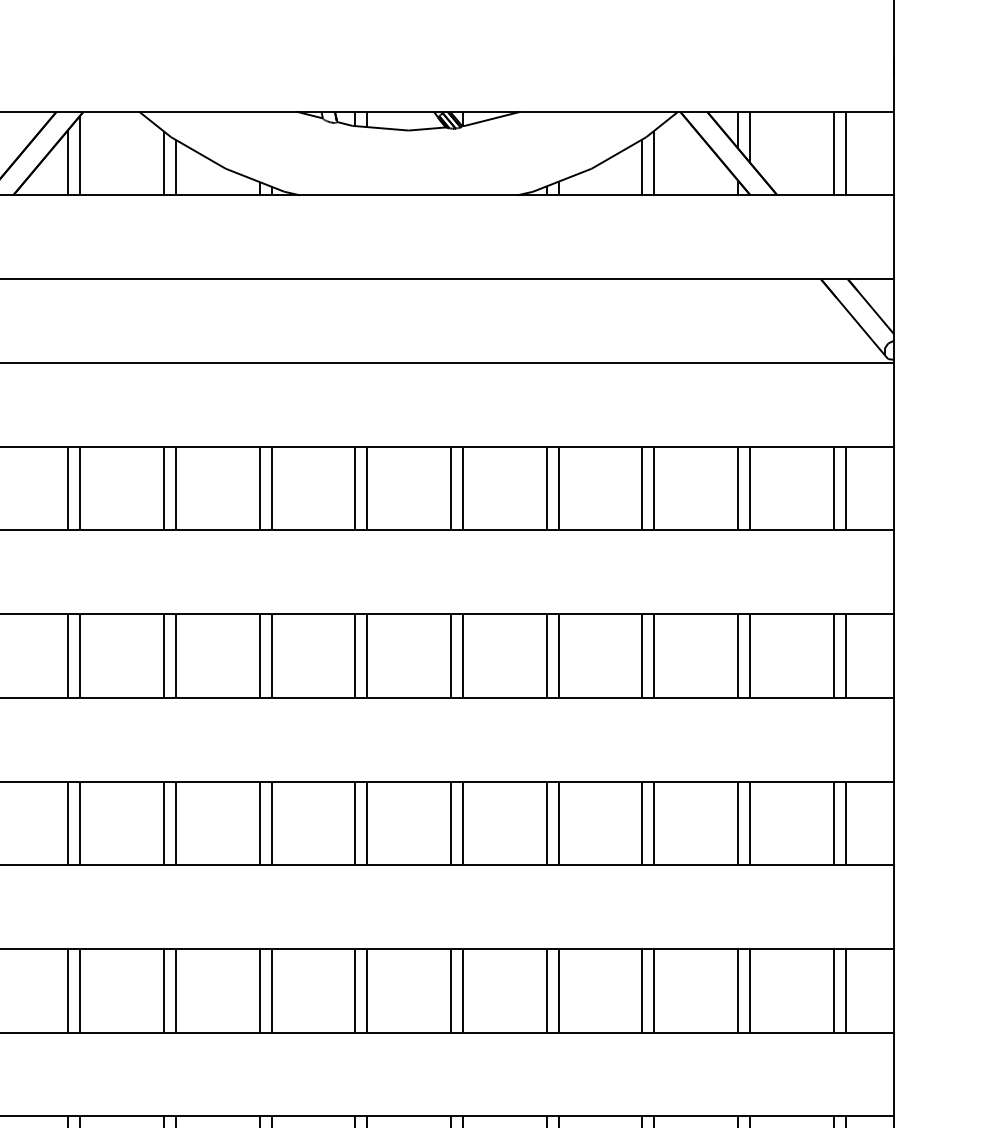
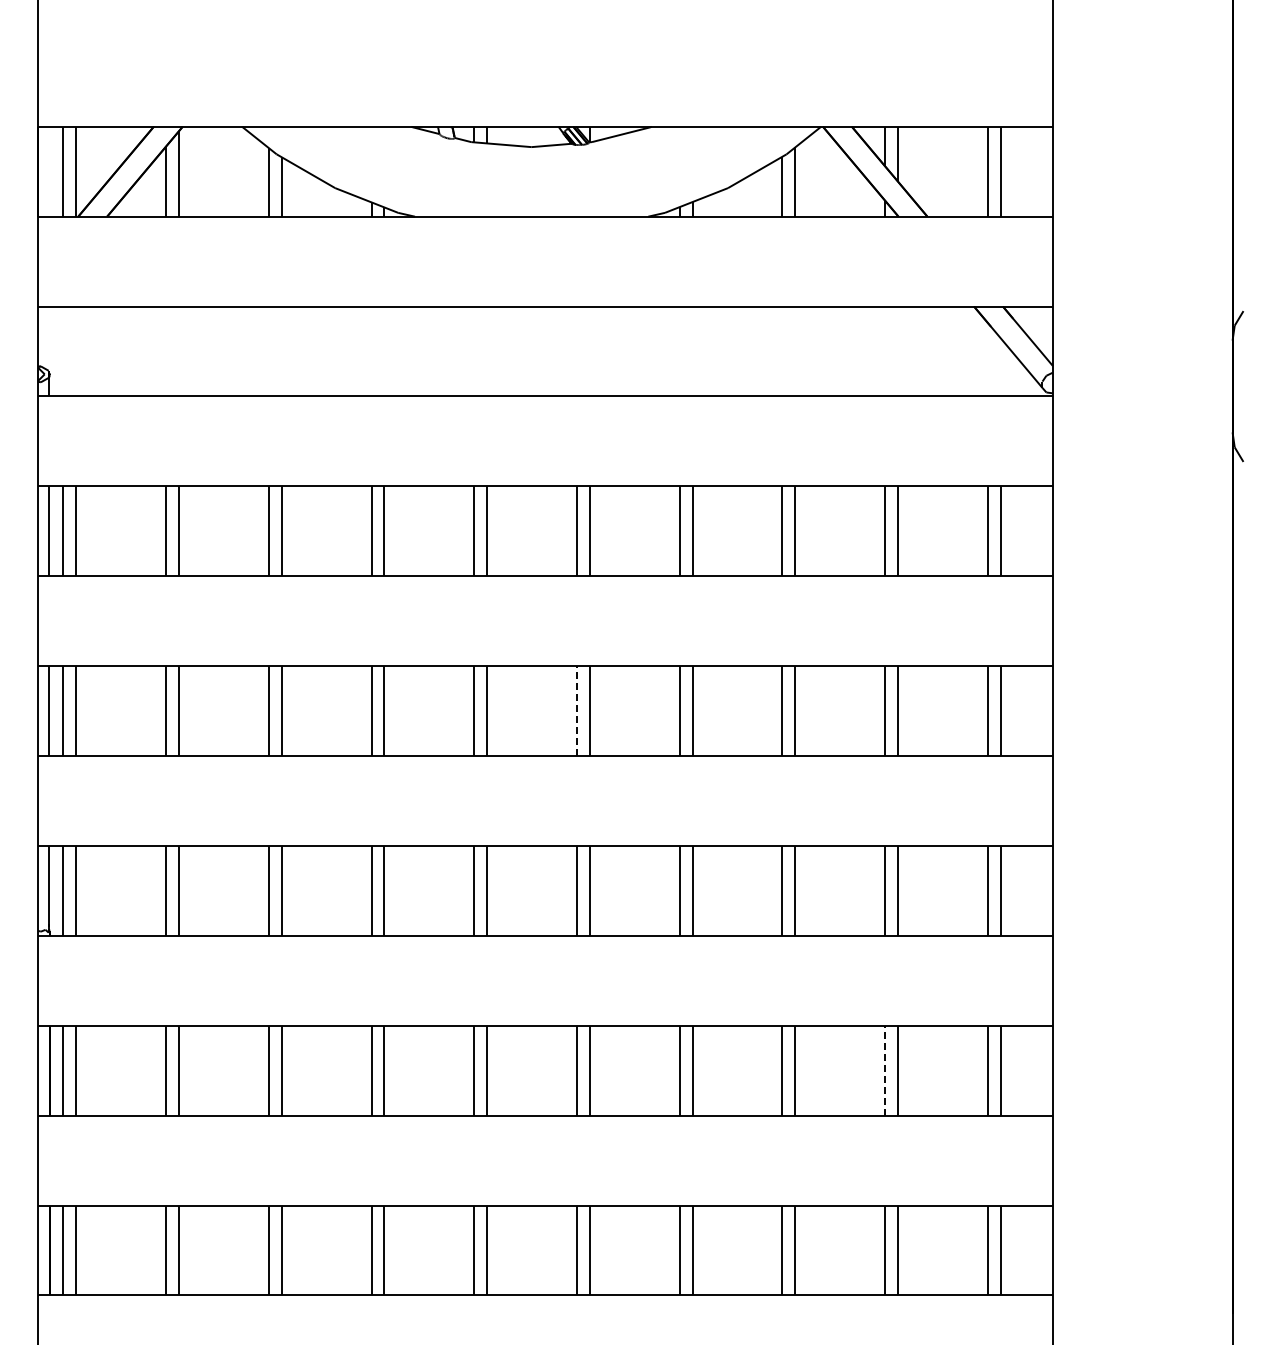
line: (450, 656) -> (576, 711), solid -> dashed
line: (738, 990) -> (885, 1070), solid -> dashed

